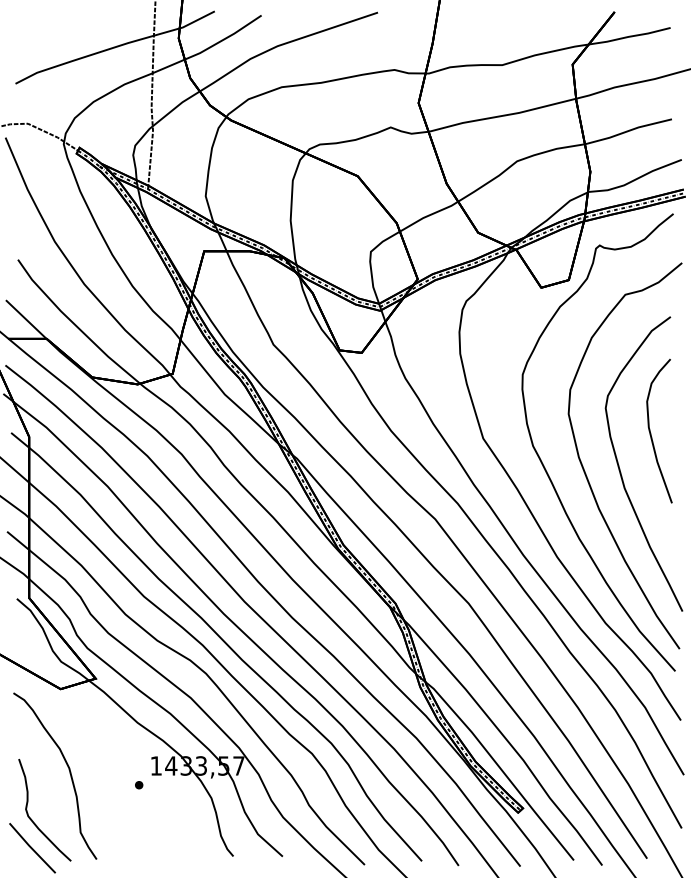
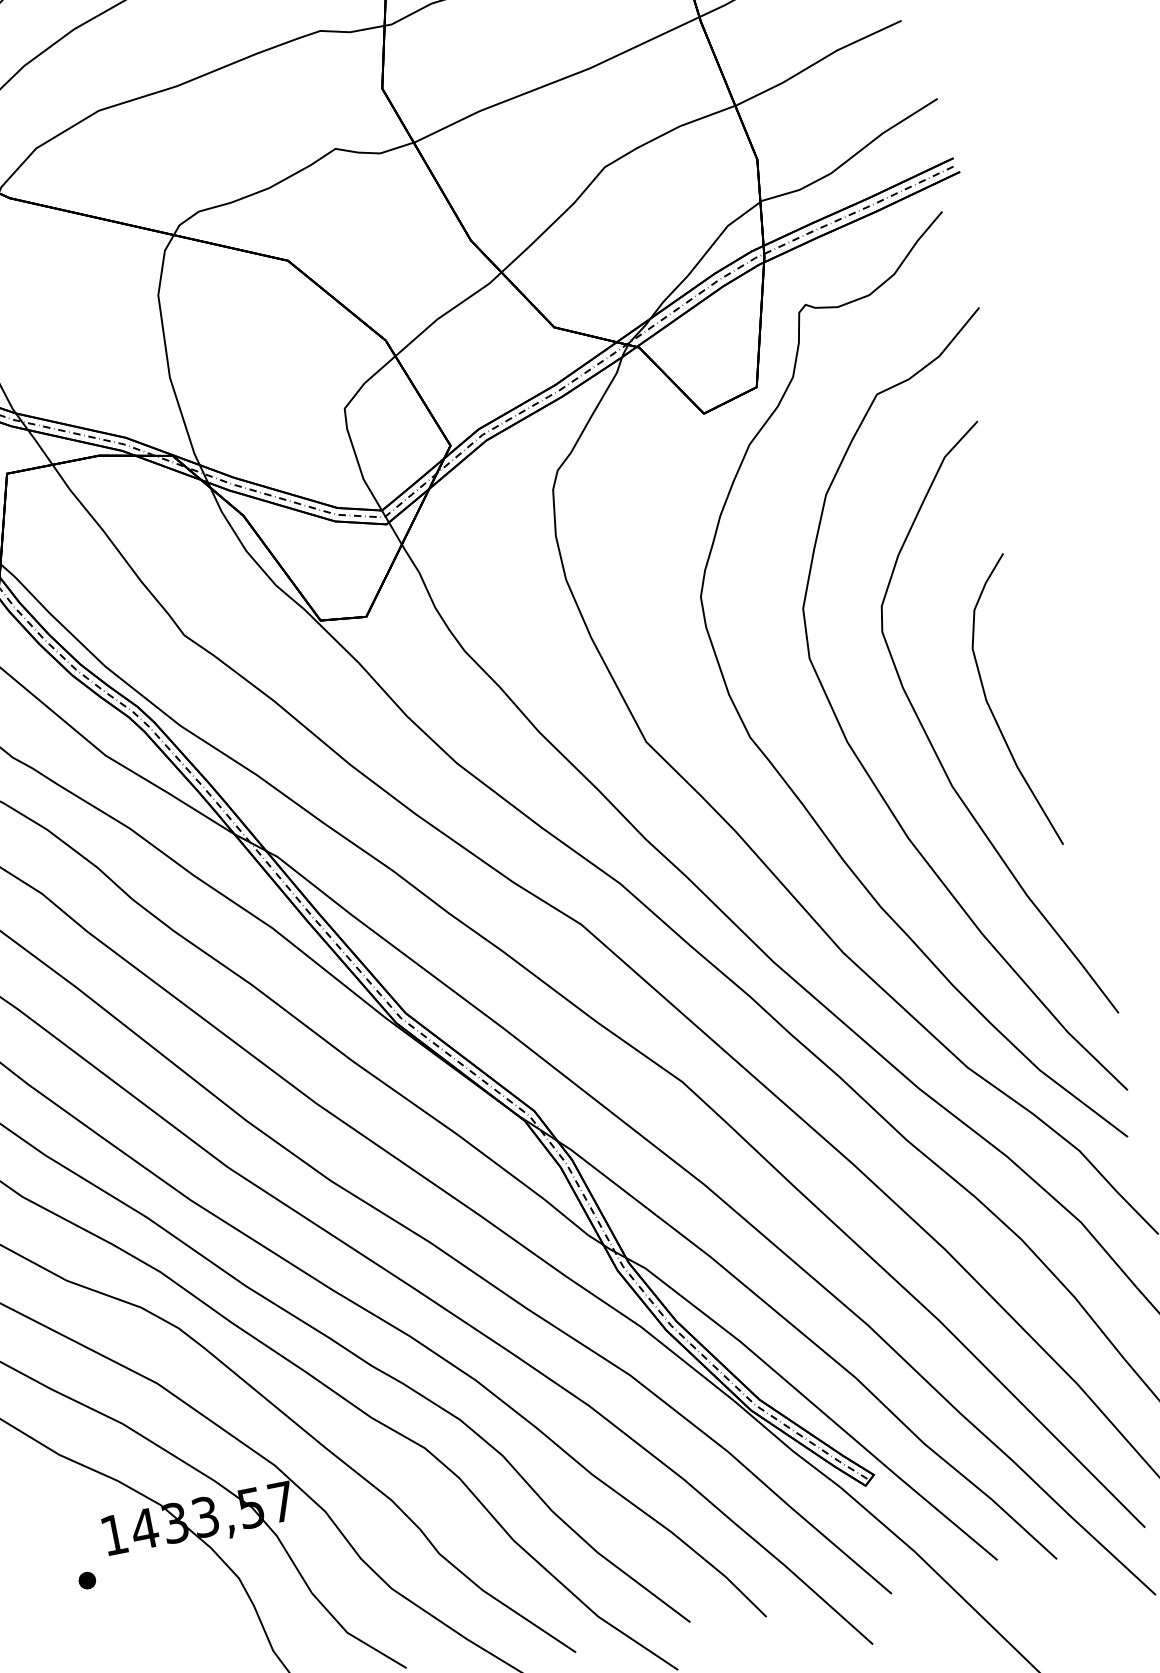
curve: (651, 433) -> (994, 711), moved

